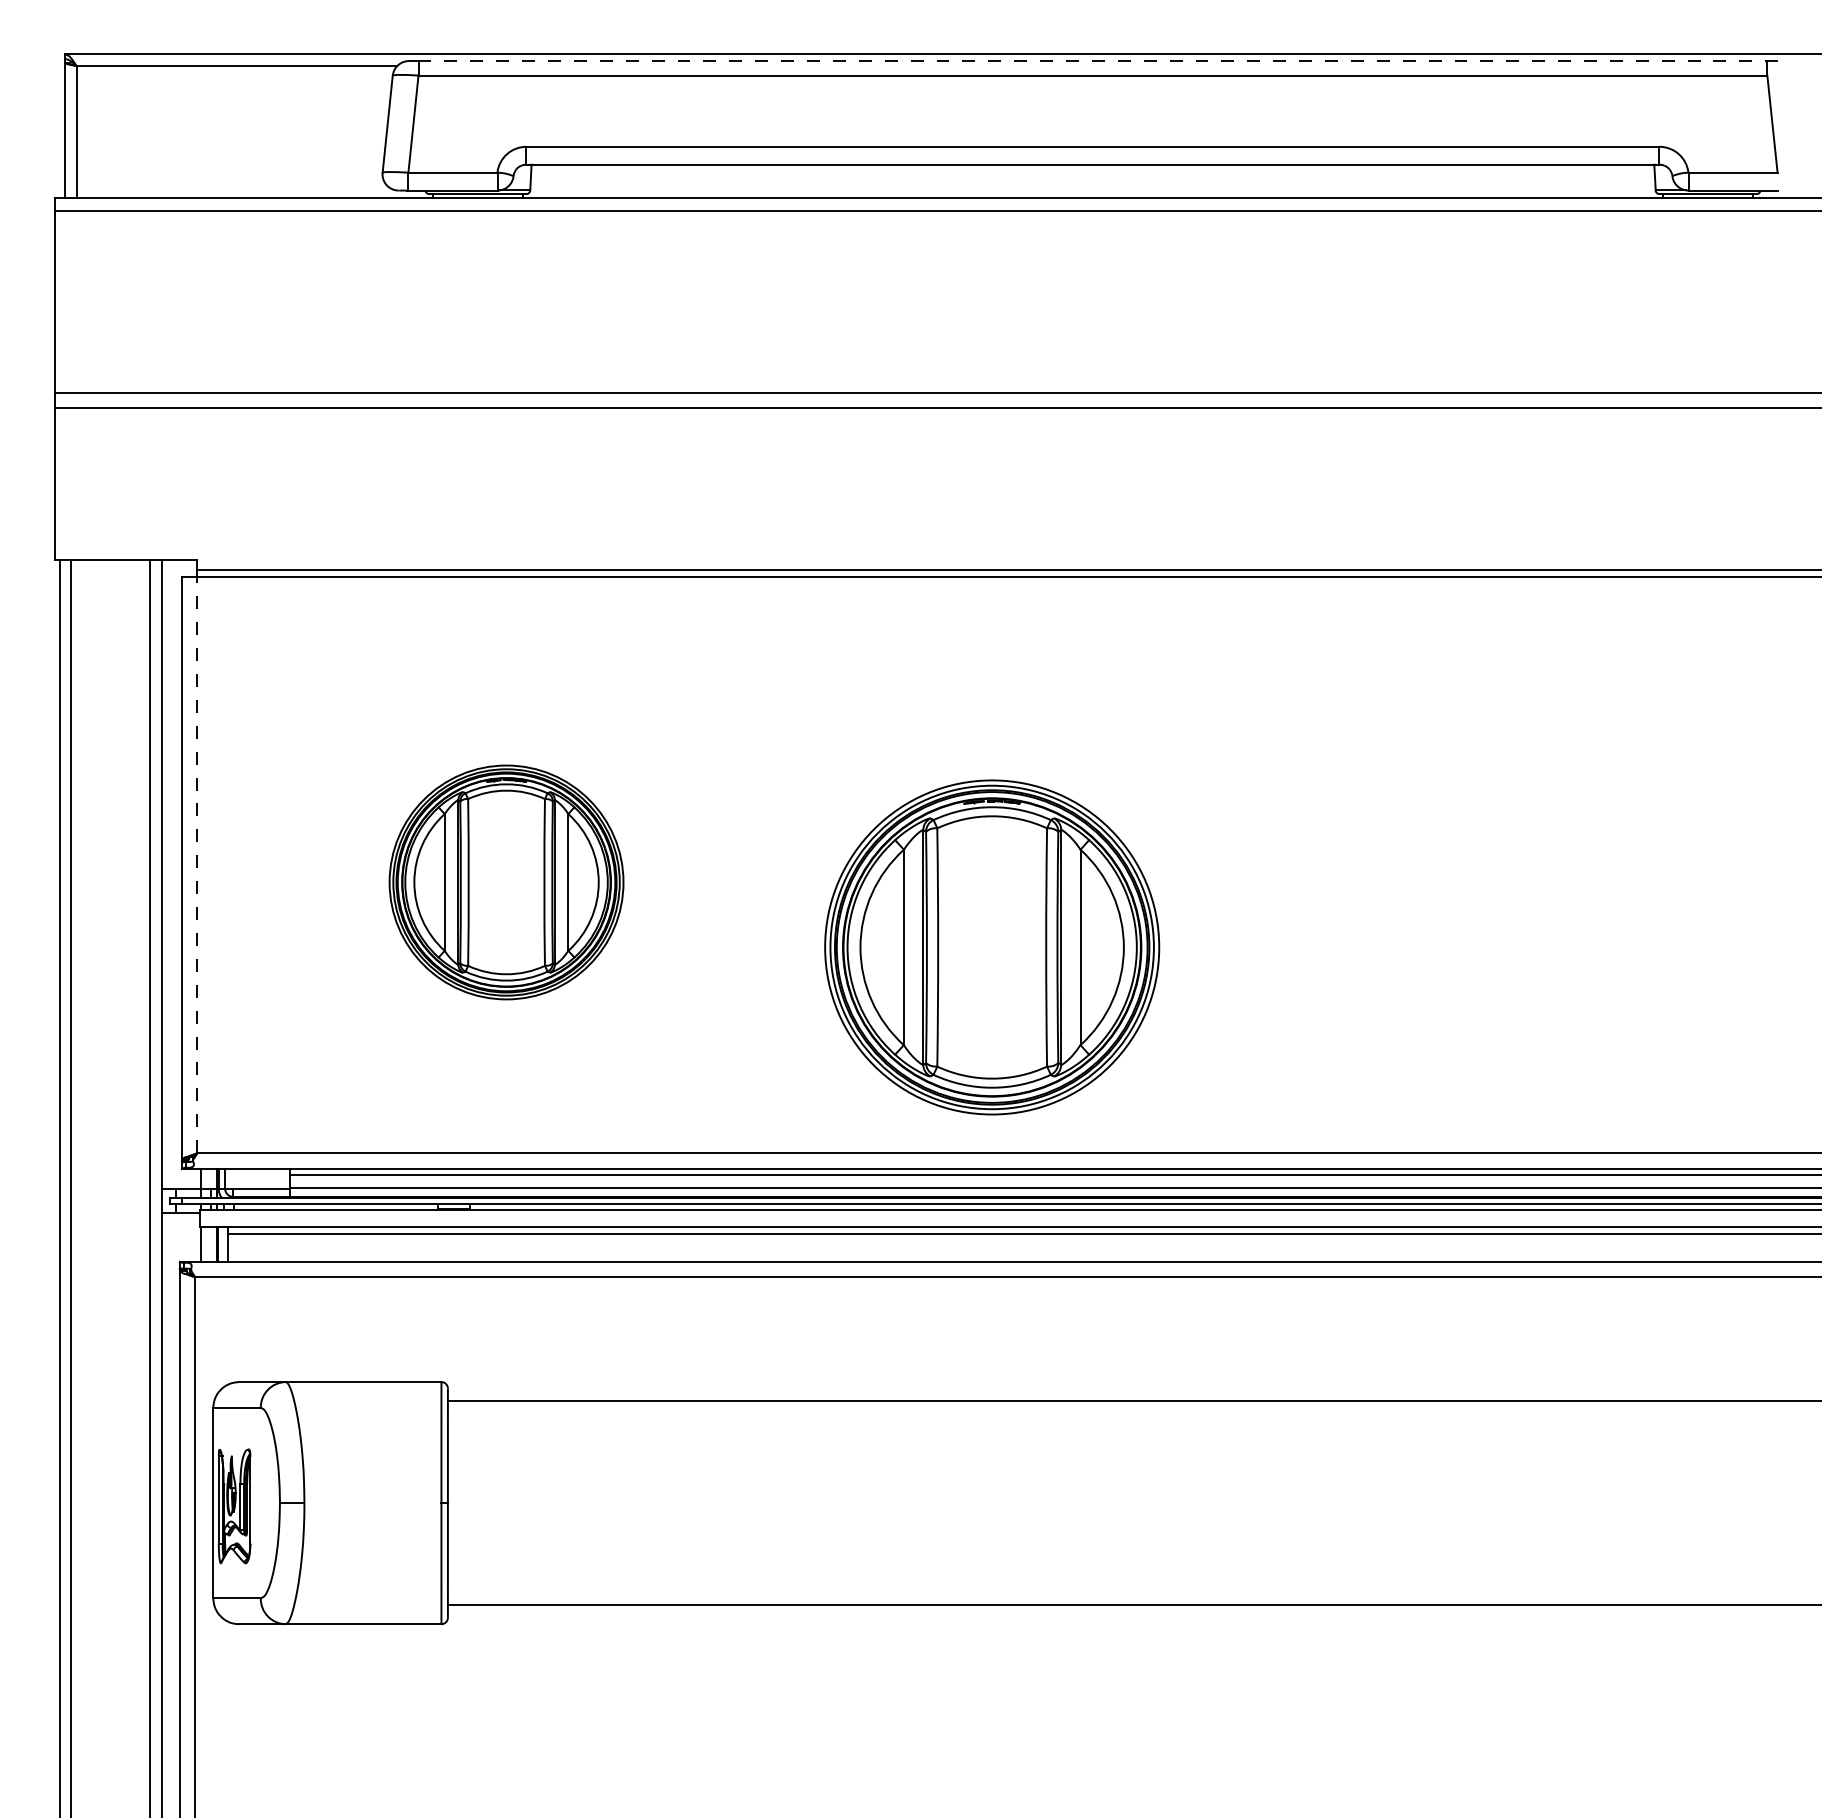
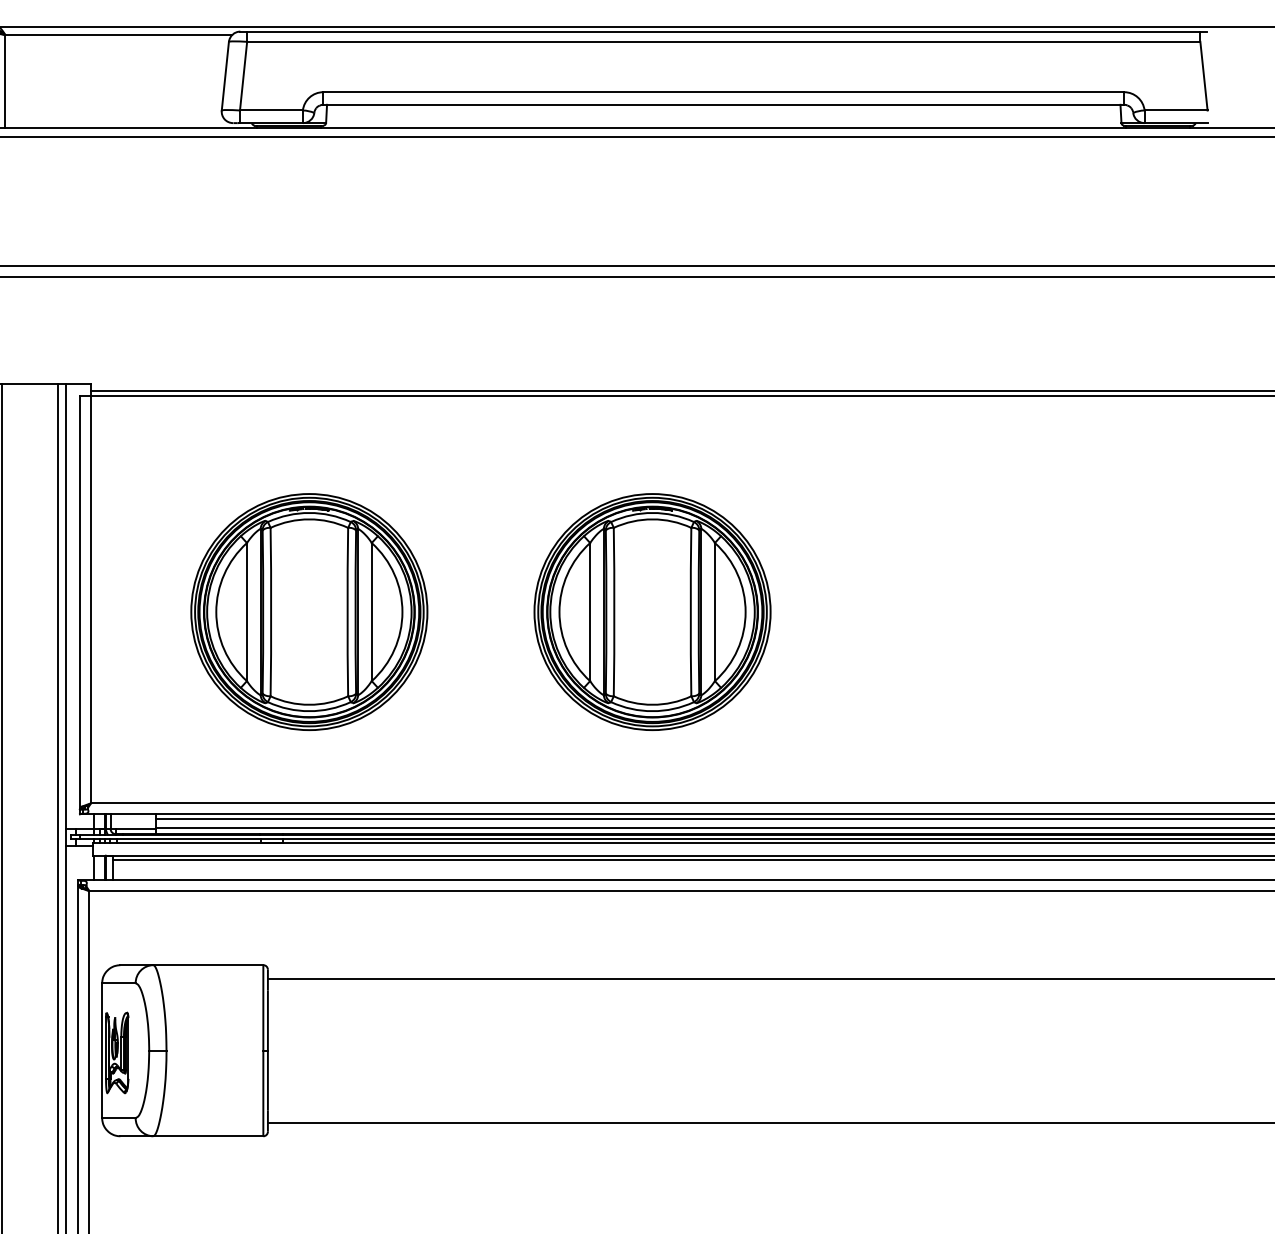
line: (1093, 61) -> (724, 31), dashed -> solid
line: (197, 865) -> (90, 600), dashed -> solid
part: (506, 882) -> (309, 612), size x1.43
part: (992, 947) -> (652, 612), moved

